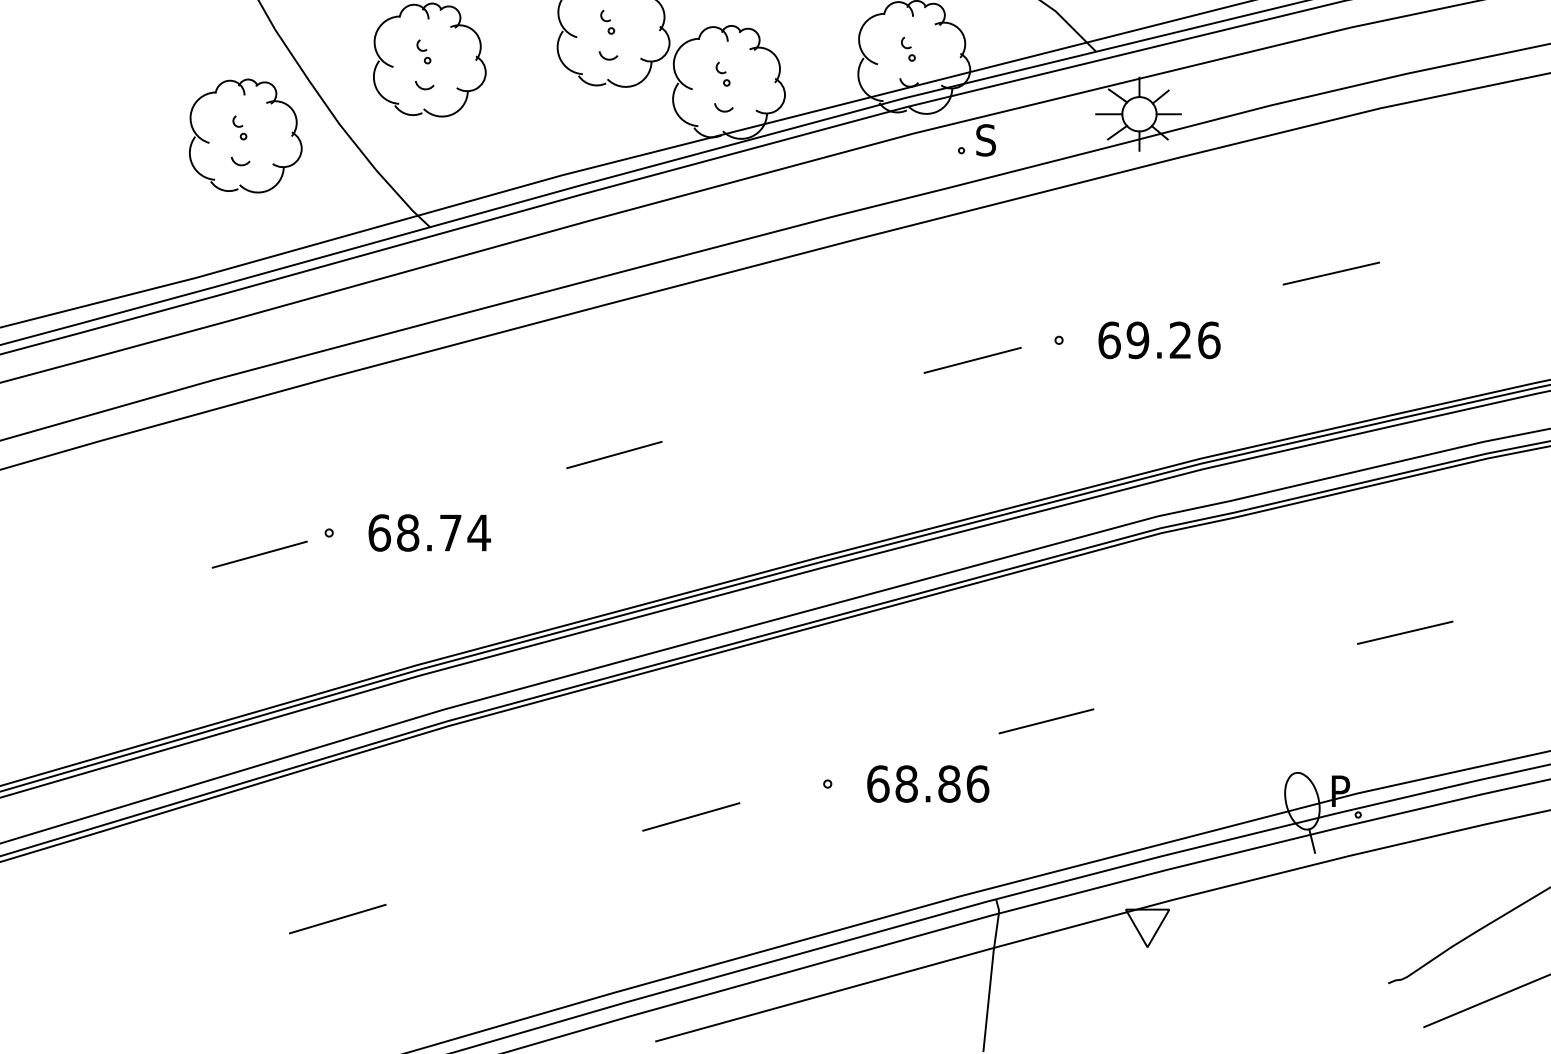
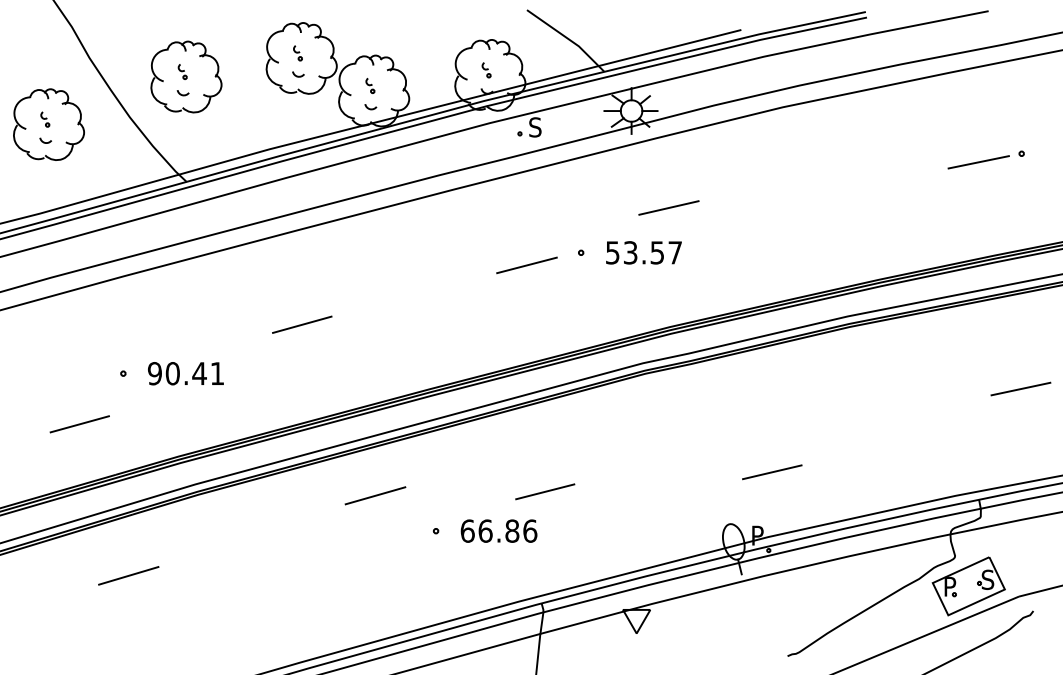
part: (244, 135) -> (48, 124), moved
line: (1330, 272) -> (668, 207), moved
text: (1160, 339) -> (644, 252), 69.26 -> 53.57
text: (428, 532) -> (185, 373), 68.74 -> 90.41
line: (259, 555) -> (79, 424), moved
line: (1405, 633) -> (772, 472), moved
line: (1046, 720) -> (545, 491), moved
text: (906, 783) -> (485, 530), 68.86 -> 66.86
line: (691, 816) -> (375, 495), moved
line: (337, 918) -> (128, 575), moved

